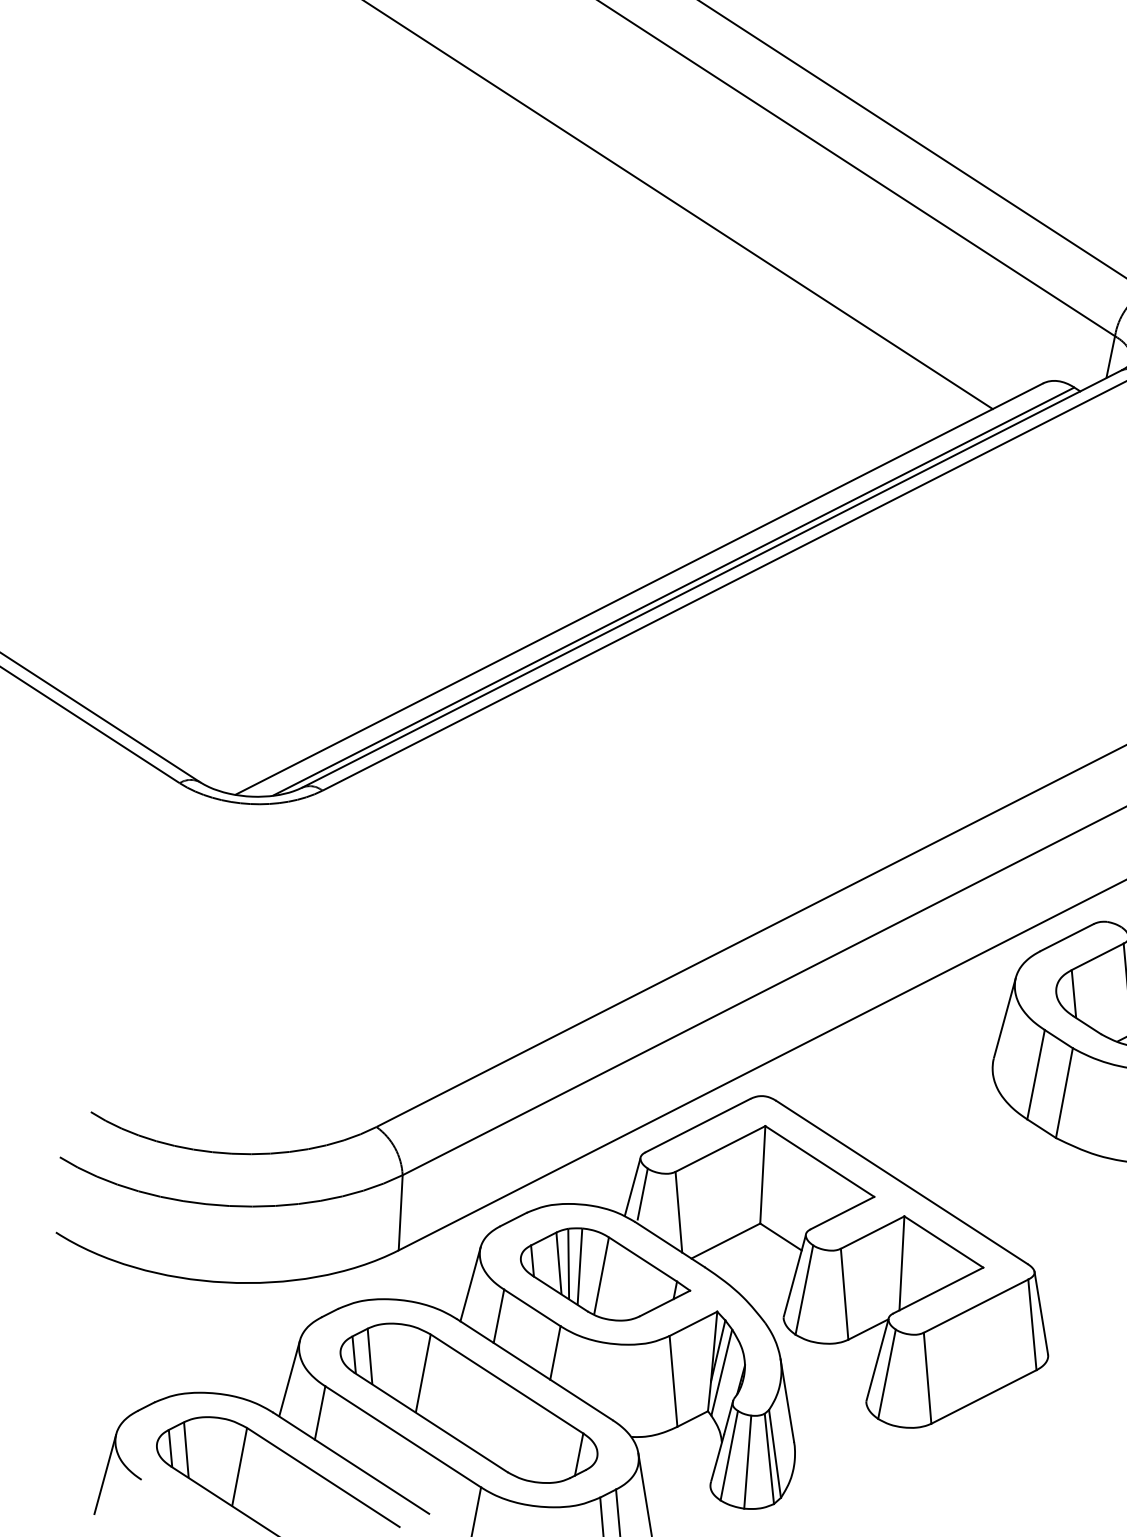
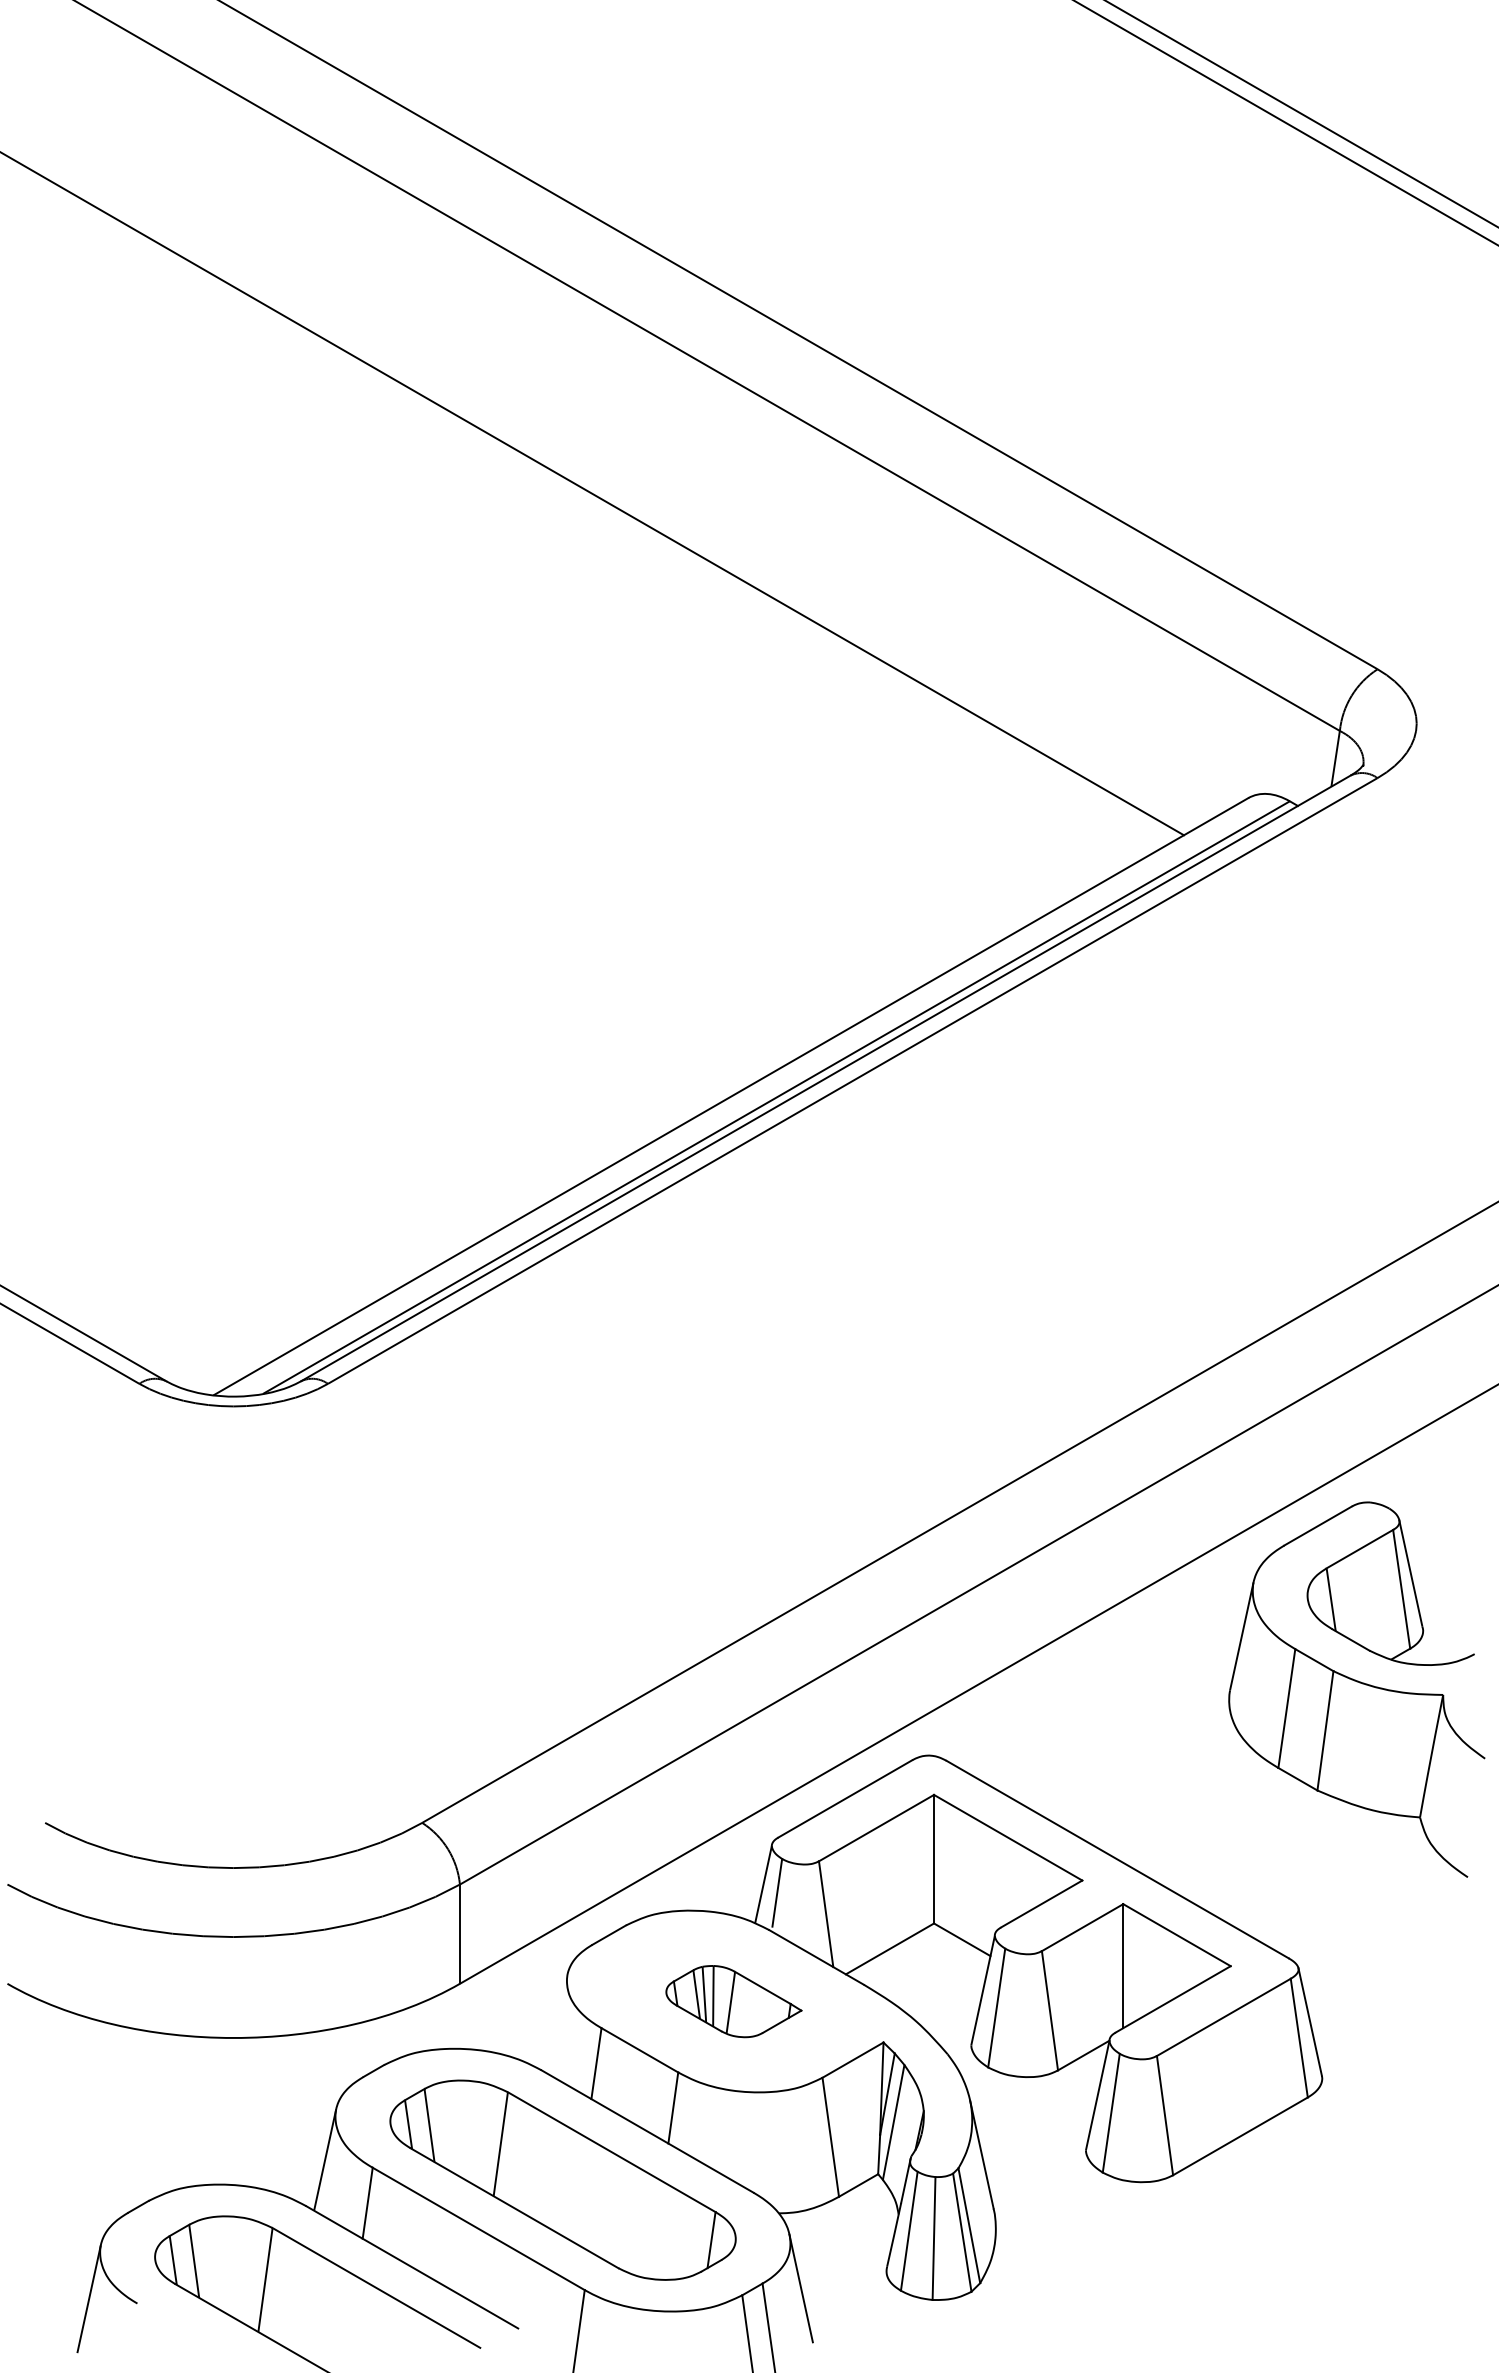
part: (605, 1274) -> (733, 2001), size x0.6
line: (470, 1284) -> (556, 2023), removed

